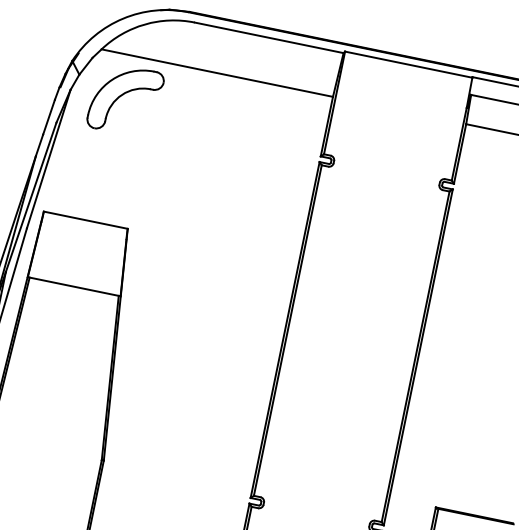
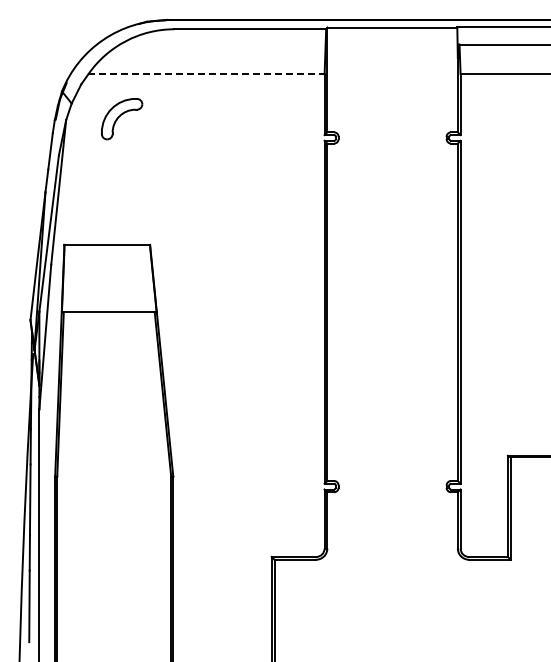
line: (218, 73) -> (207, 74), solid -> dashed
part: (125, 99) -> (121, 118), size x0.6

